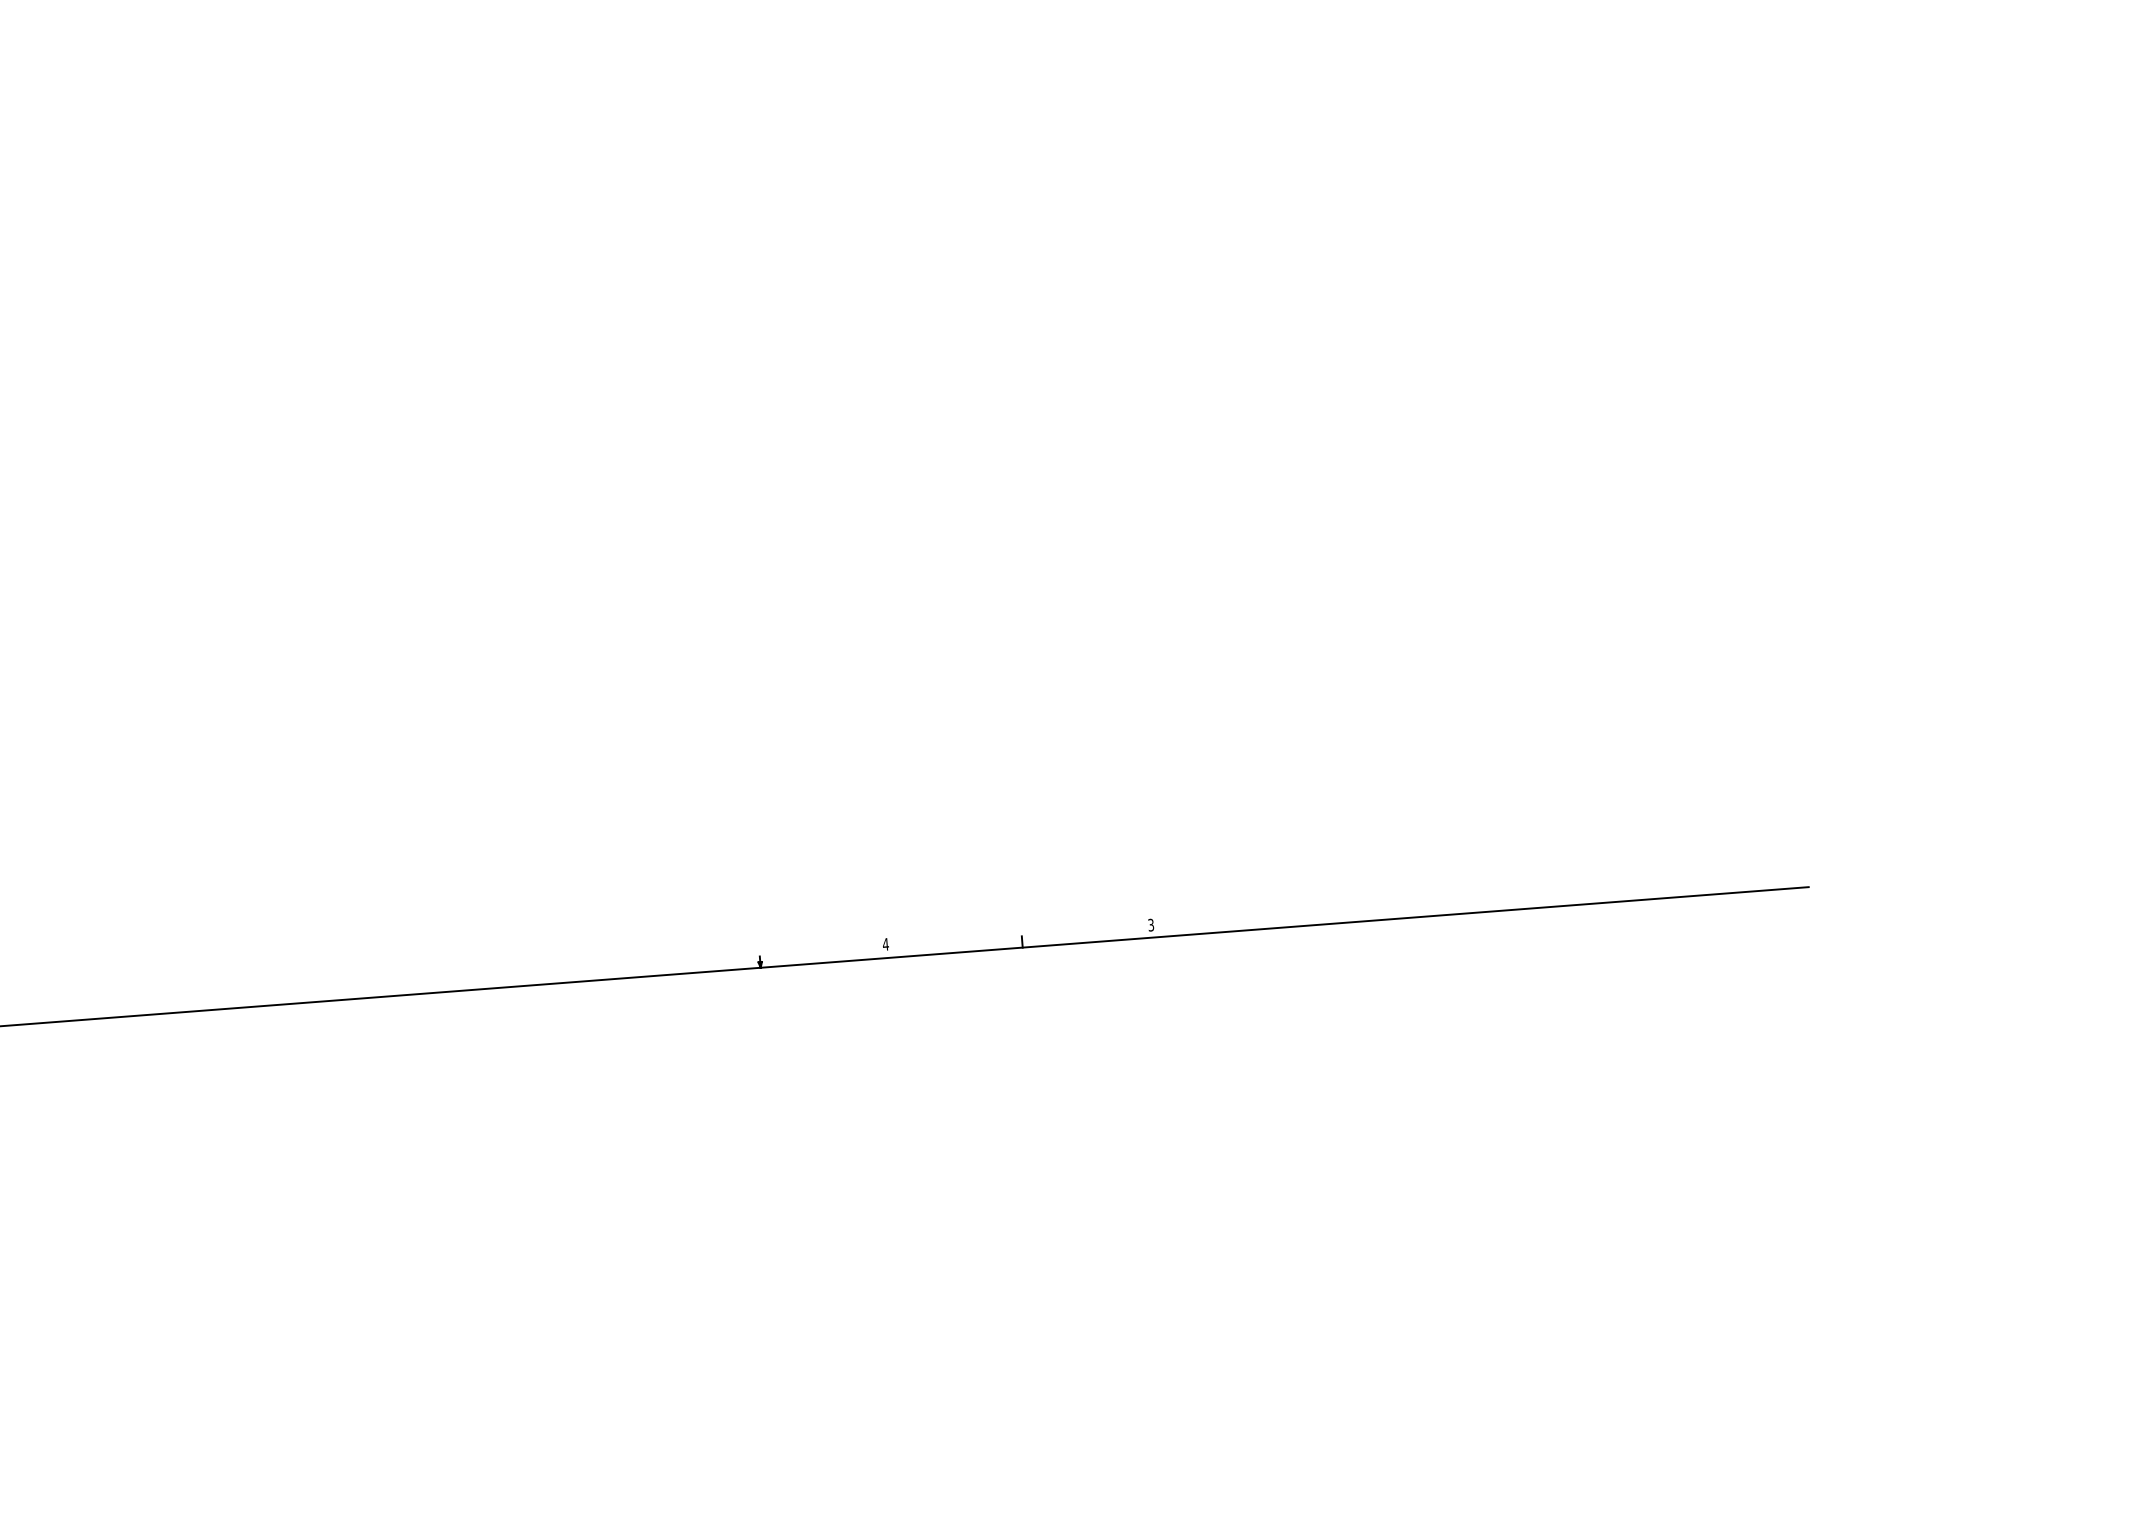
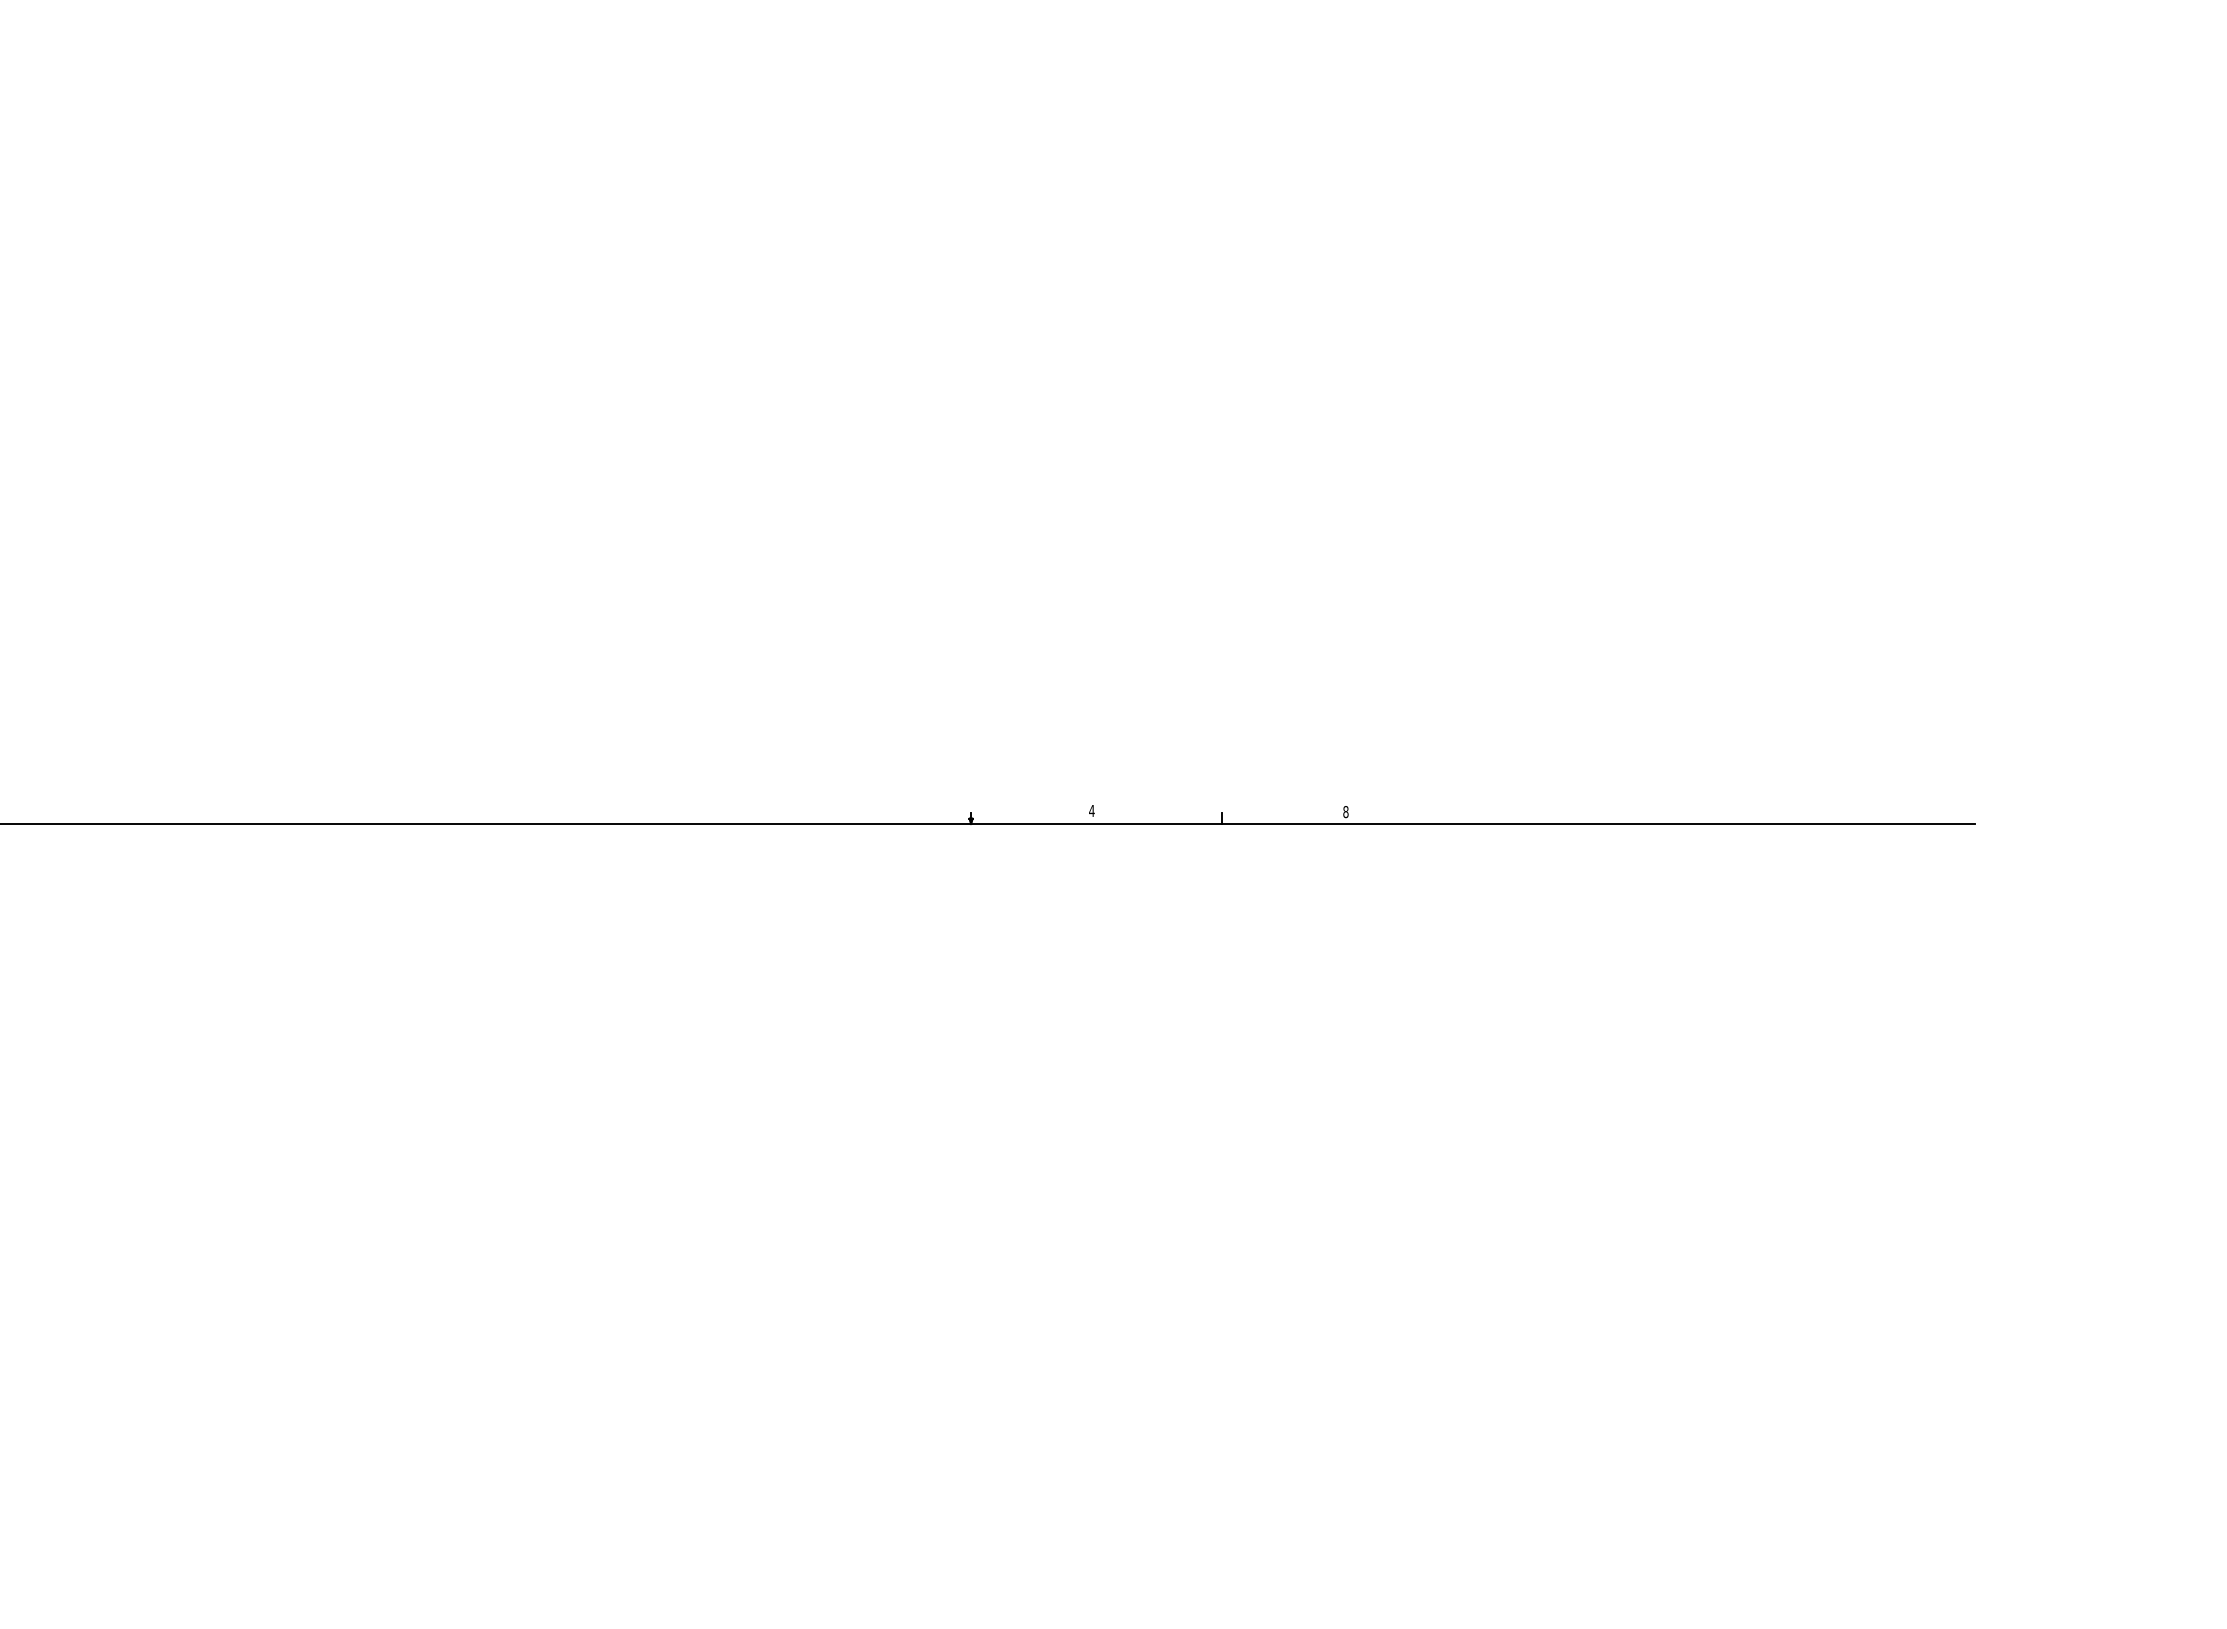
text: (1150, 925) -> (1345, 812), 3 -> 8

